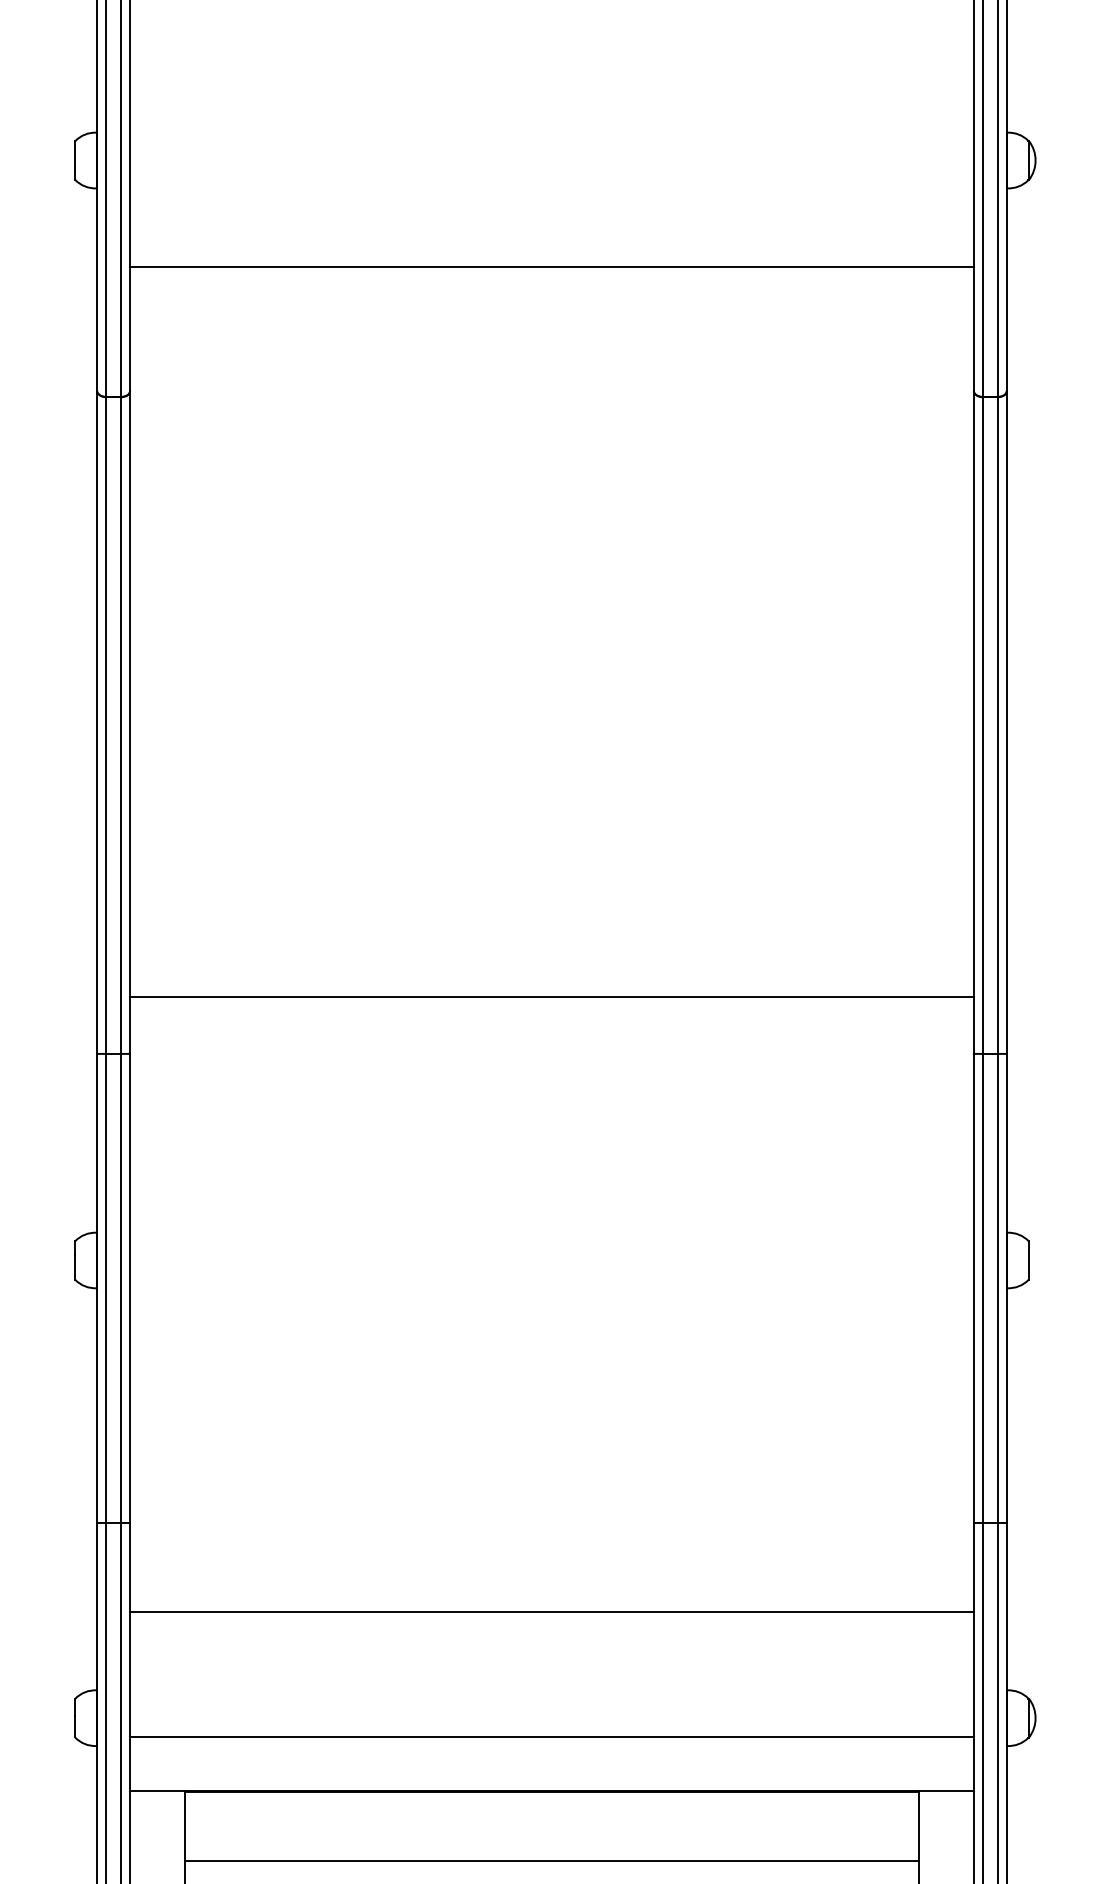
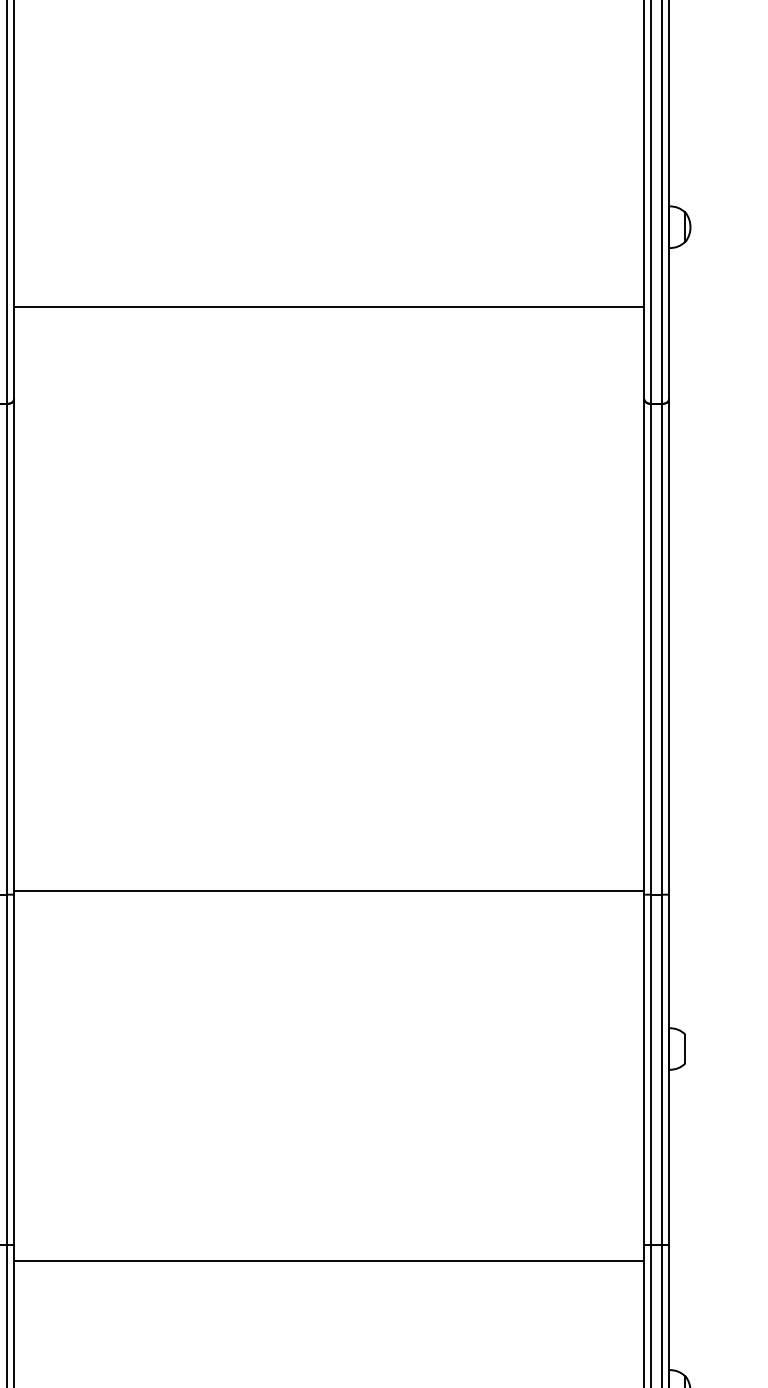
line: (551, 997) -> (328, 891), moved
line: (551, 1611) -> (328, 1261), moved

